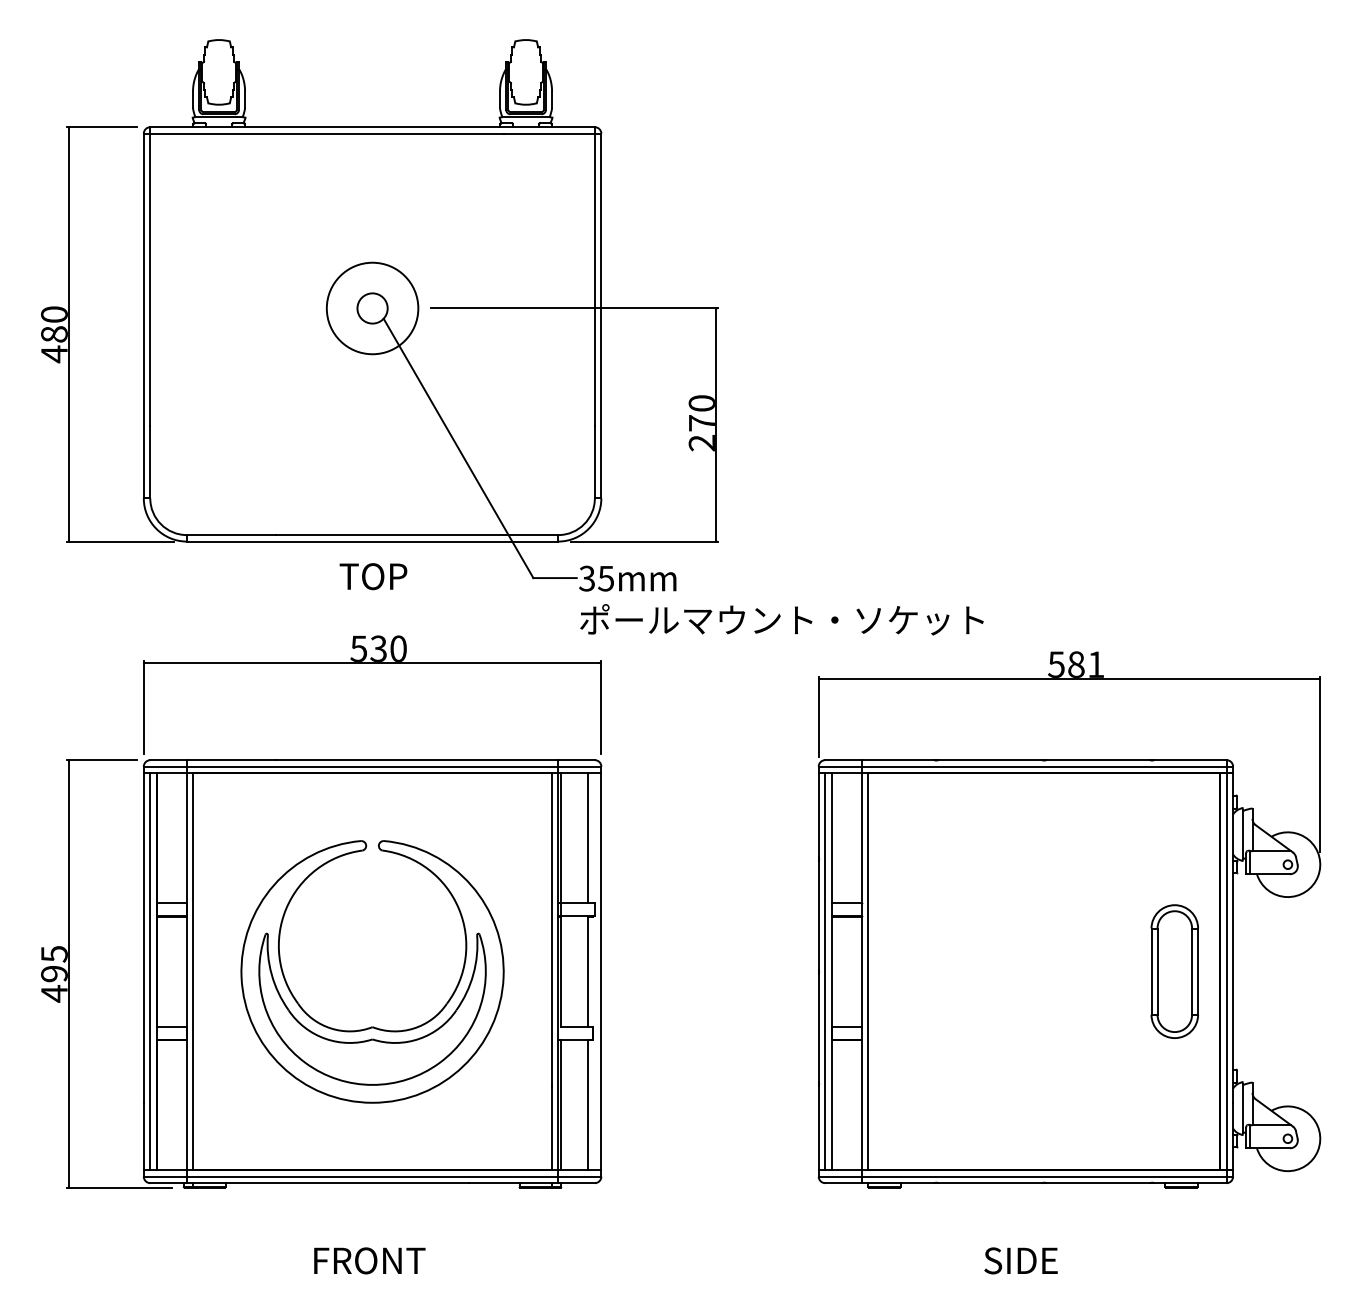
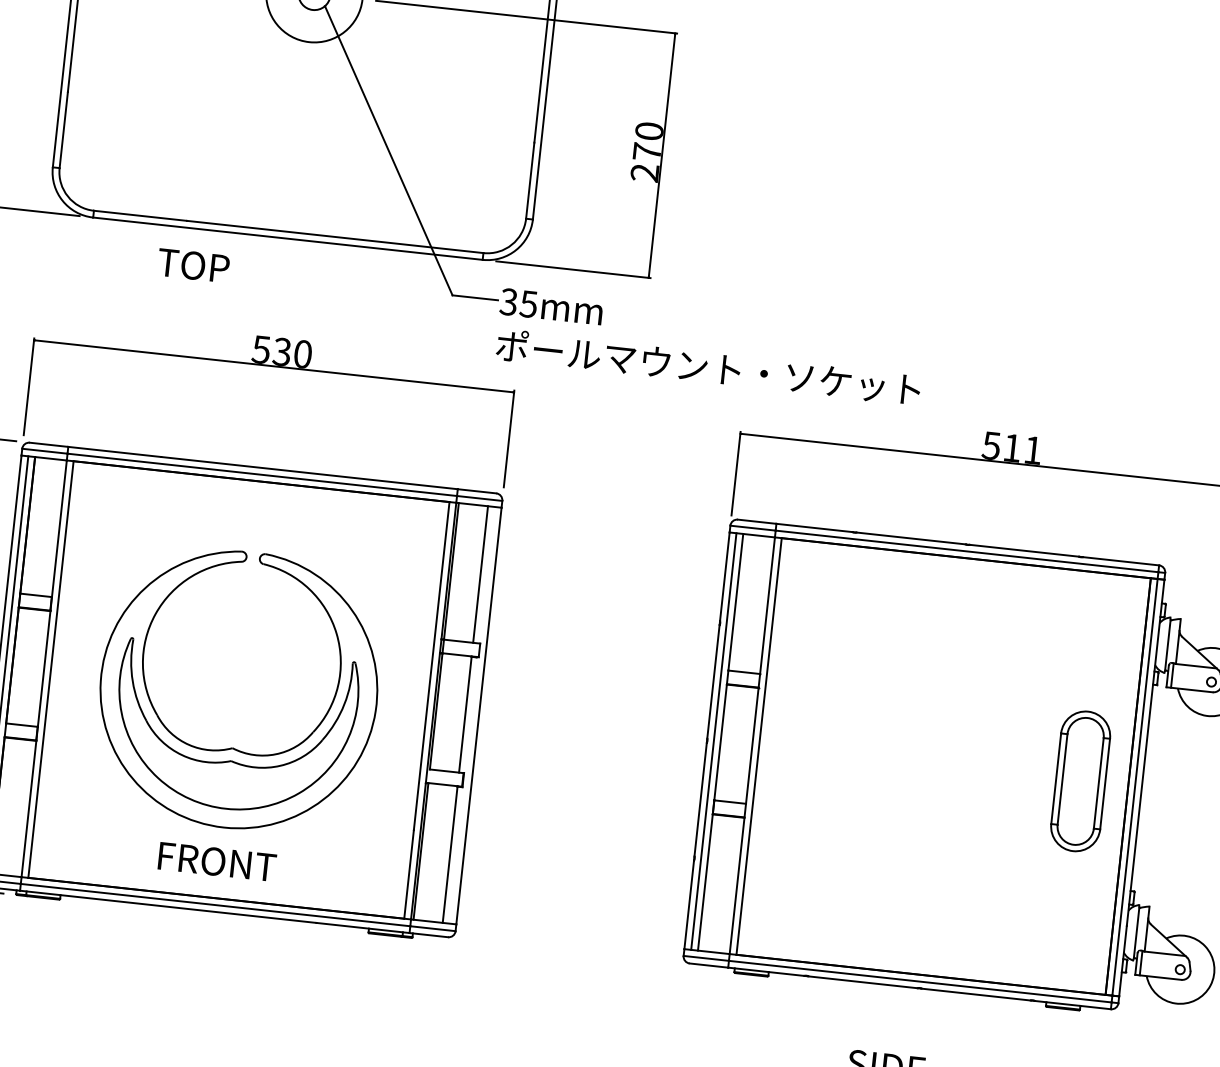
text: (373, 576) -> (193, 265), moved
text: (1076, 664) -> (1012, 447), 581 -> 511
text: (369, 1260) -> (217, 861), moved

